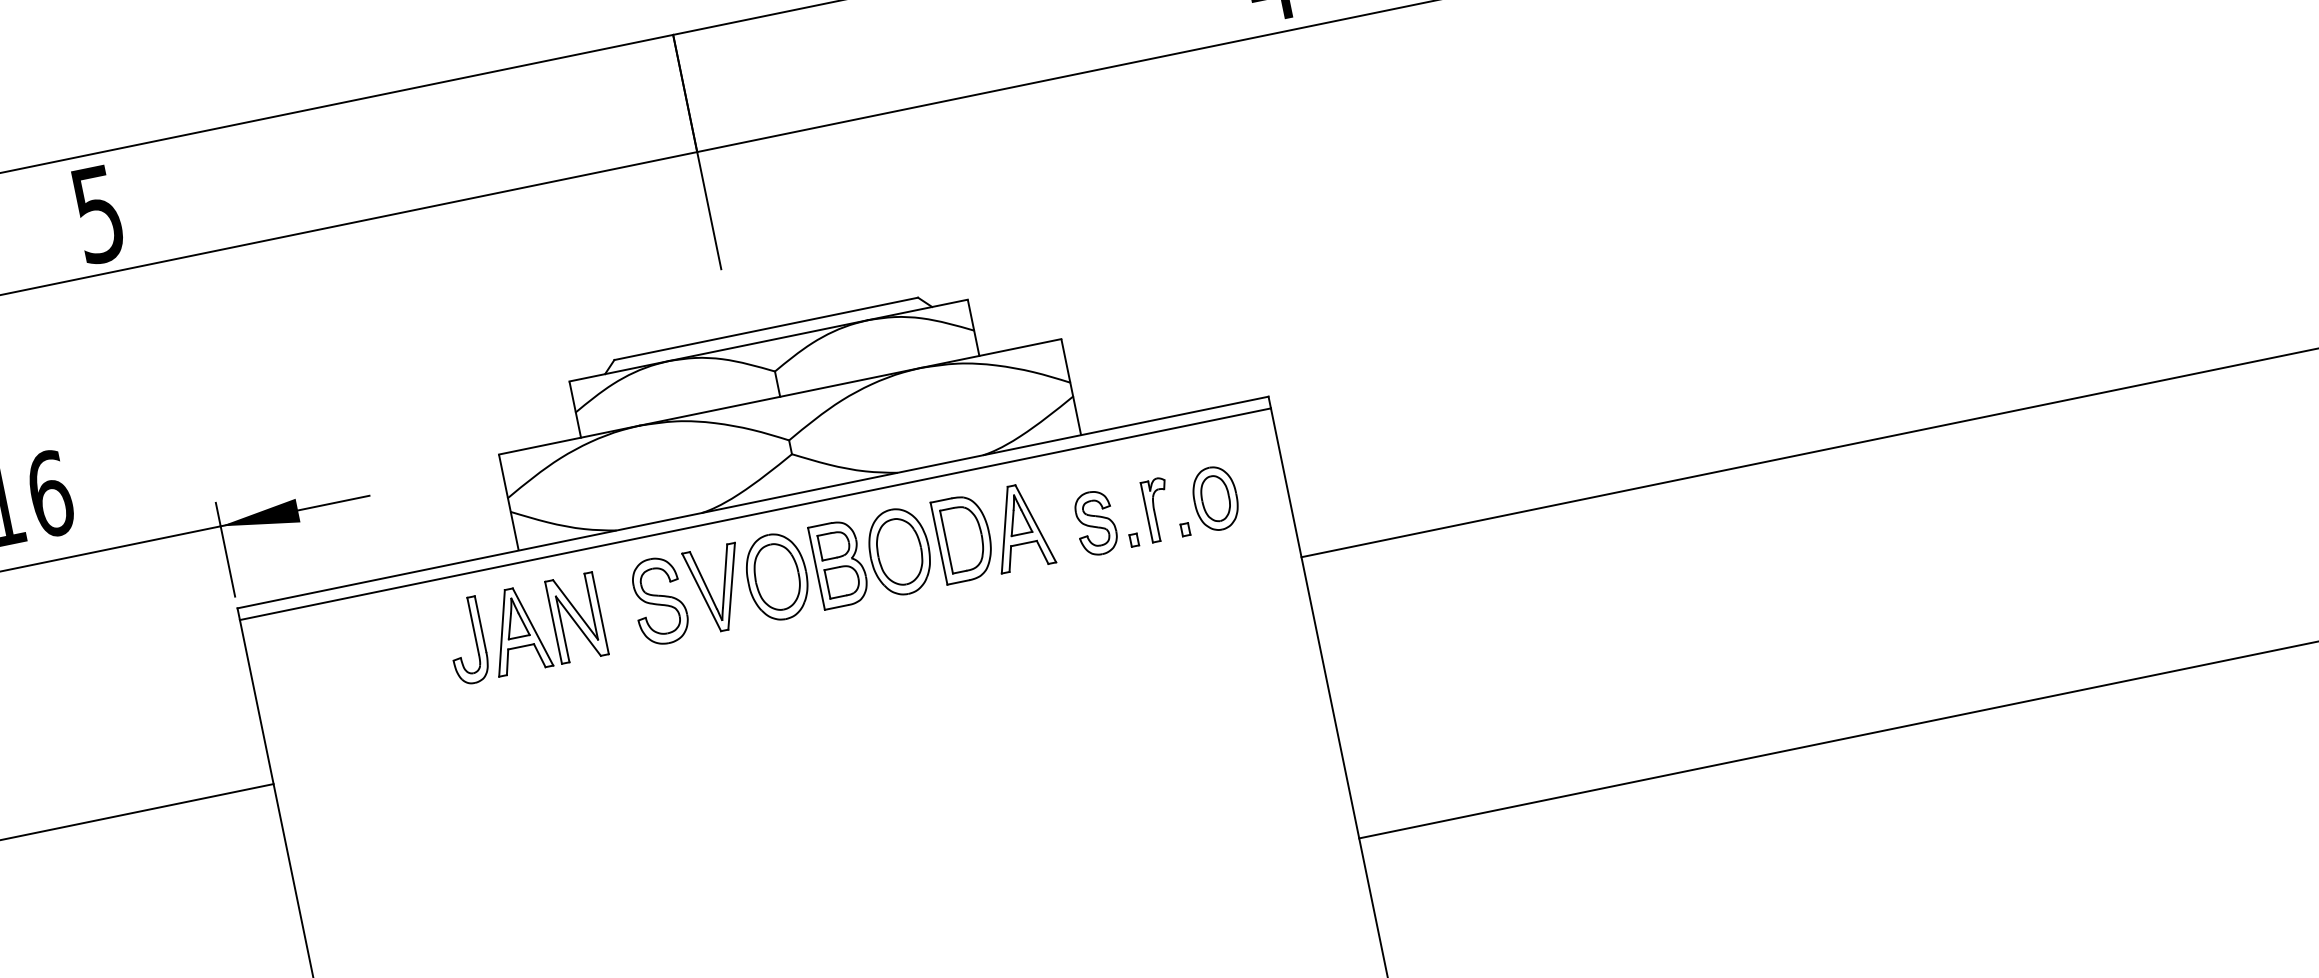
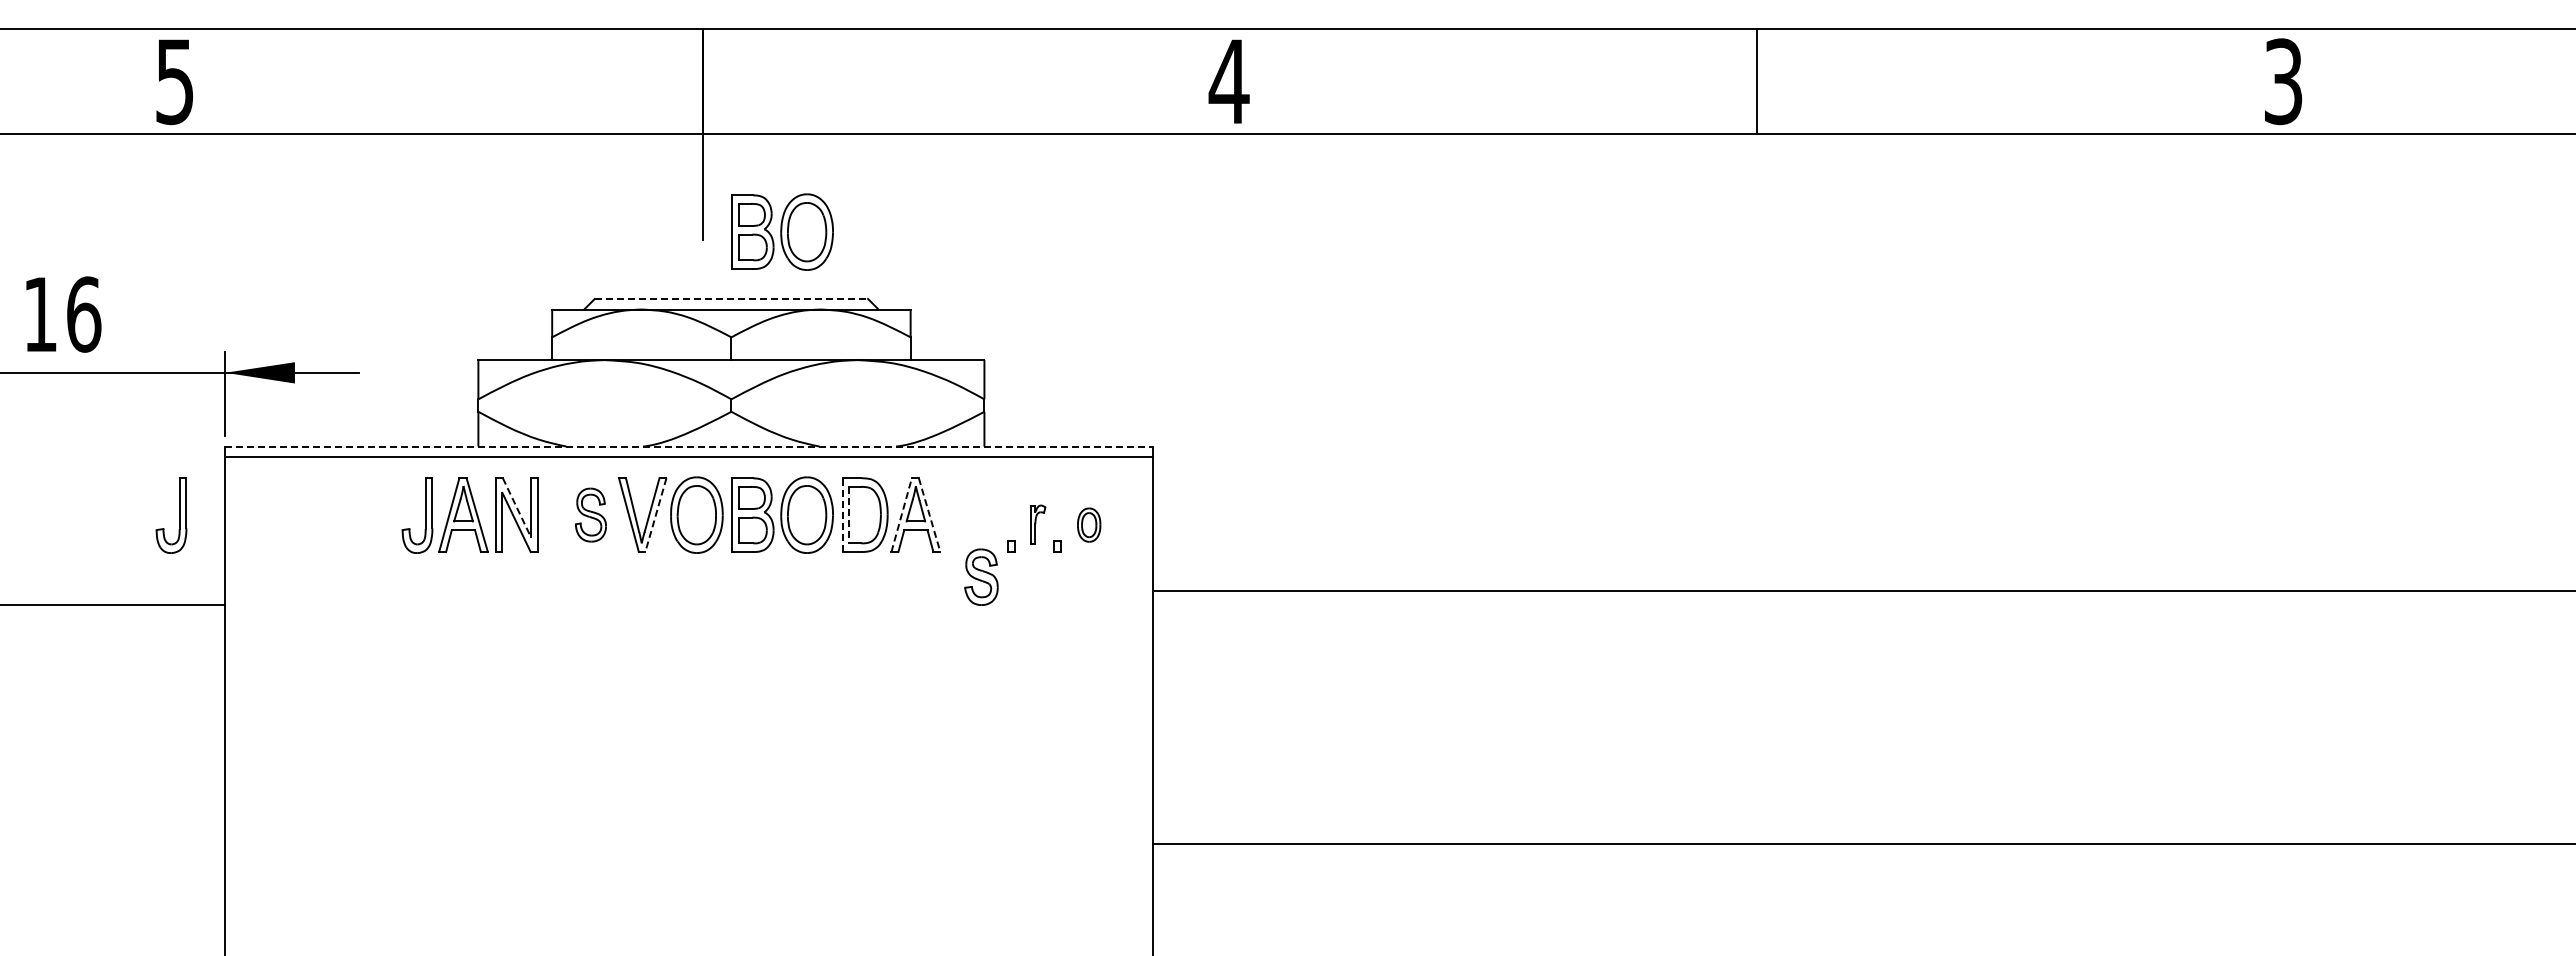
part: (807, 242) -> (782, 231), added
line: (766, 328) -> (731, 298), solid -> dashed
part: (1214, 498) -> (1088, 524), size x0.6
line: (753, 502) -> (689, 446), solid -> dashed
part: (1157, 509) -> (1037, 524), size x0.7
part: (1095, 522) -> (981, 576), moved
line: (1035, 524) -> (929, 515), solid -> dashed
line: (1004, 529) -> (901, 514), solid -> dashed
line: (946, 542) -> (849, 515), solid -> dashed
line: (939, 544) -> (842, 515), solid -> dashed
line: (731, 586) -> (655, 515), solid -> dashed
part: (658, 600) -> (590, 514), size x0.7
line: (574, 609) -> (516, 507), solid -> dashed
part: (202, 695) -> (179, 515), added

